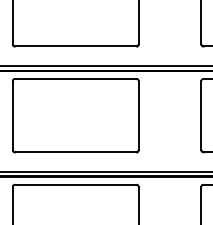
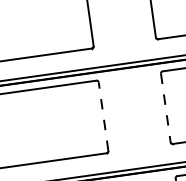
line: (138, 115) -> (103, 116), solid -> dashed
line: (201, 115) -> (165, 107), solid -> dashed

